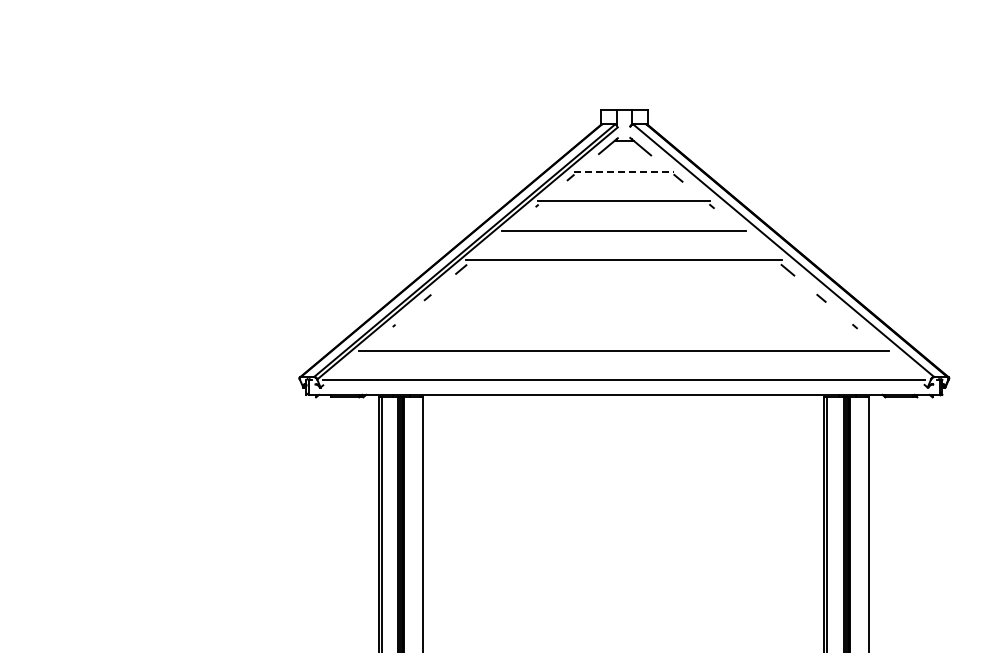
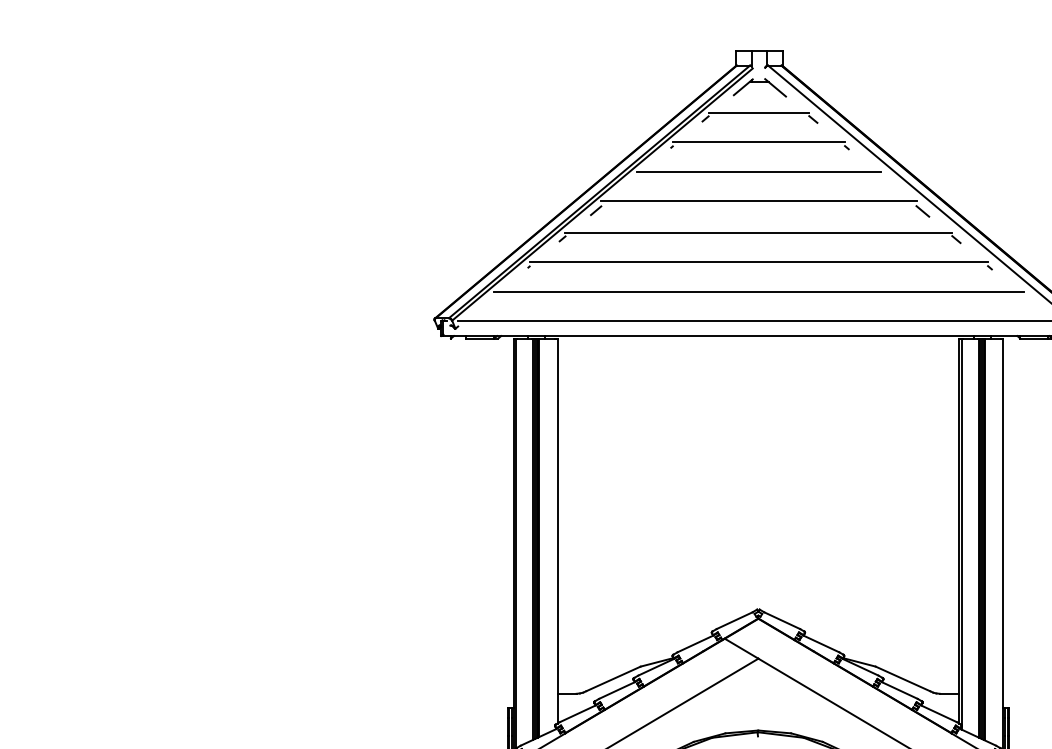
line: (624, 171) -> (759, 112), dashed -> solid
line: (623, 291) -> (758, 232), added
line: (623, 321) -> (758, 262), added

